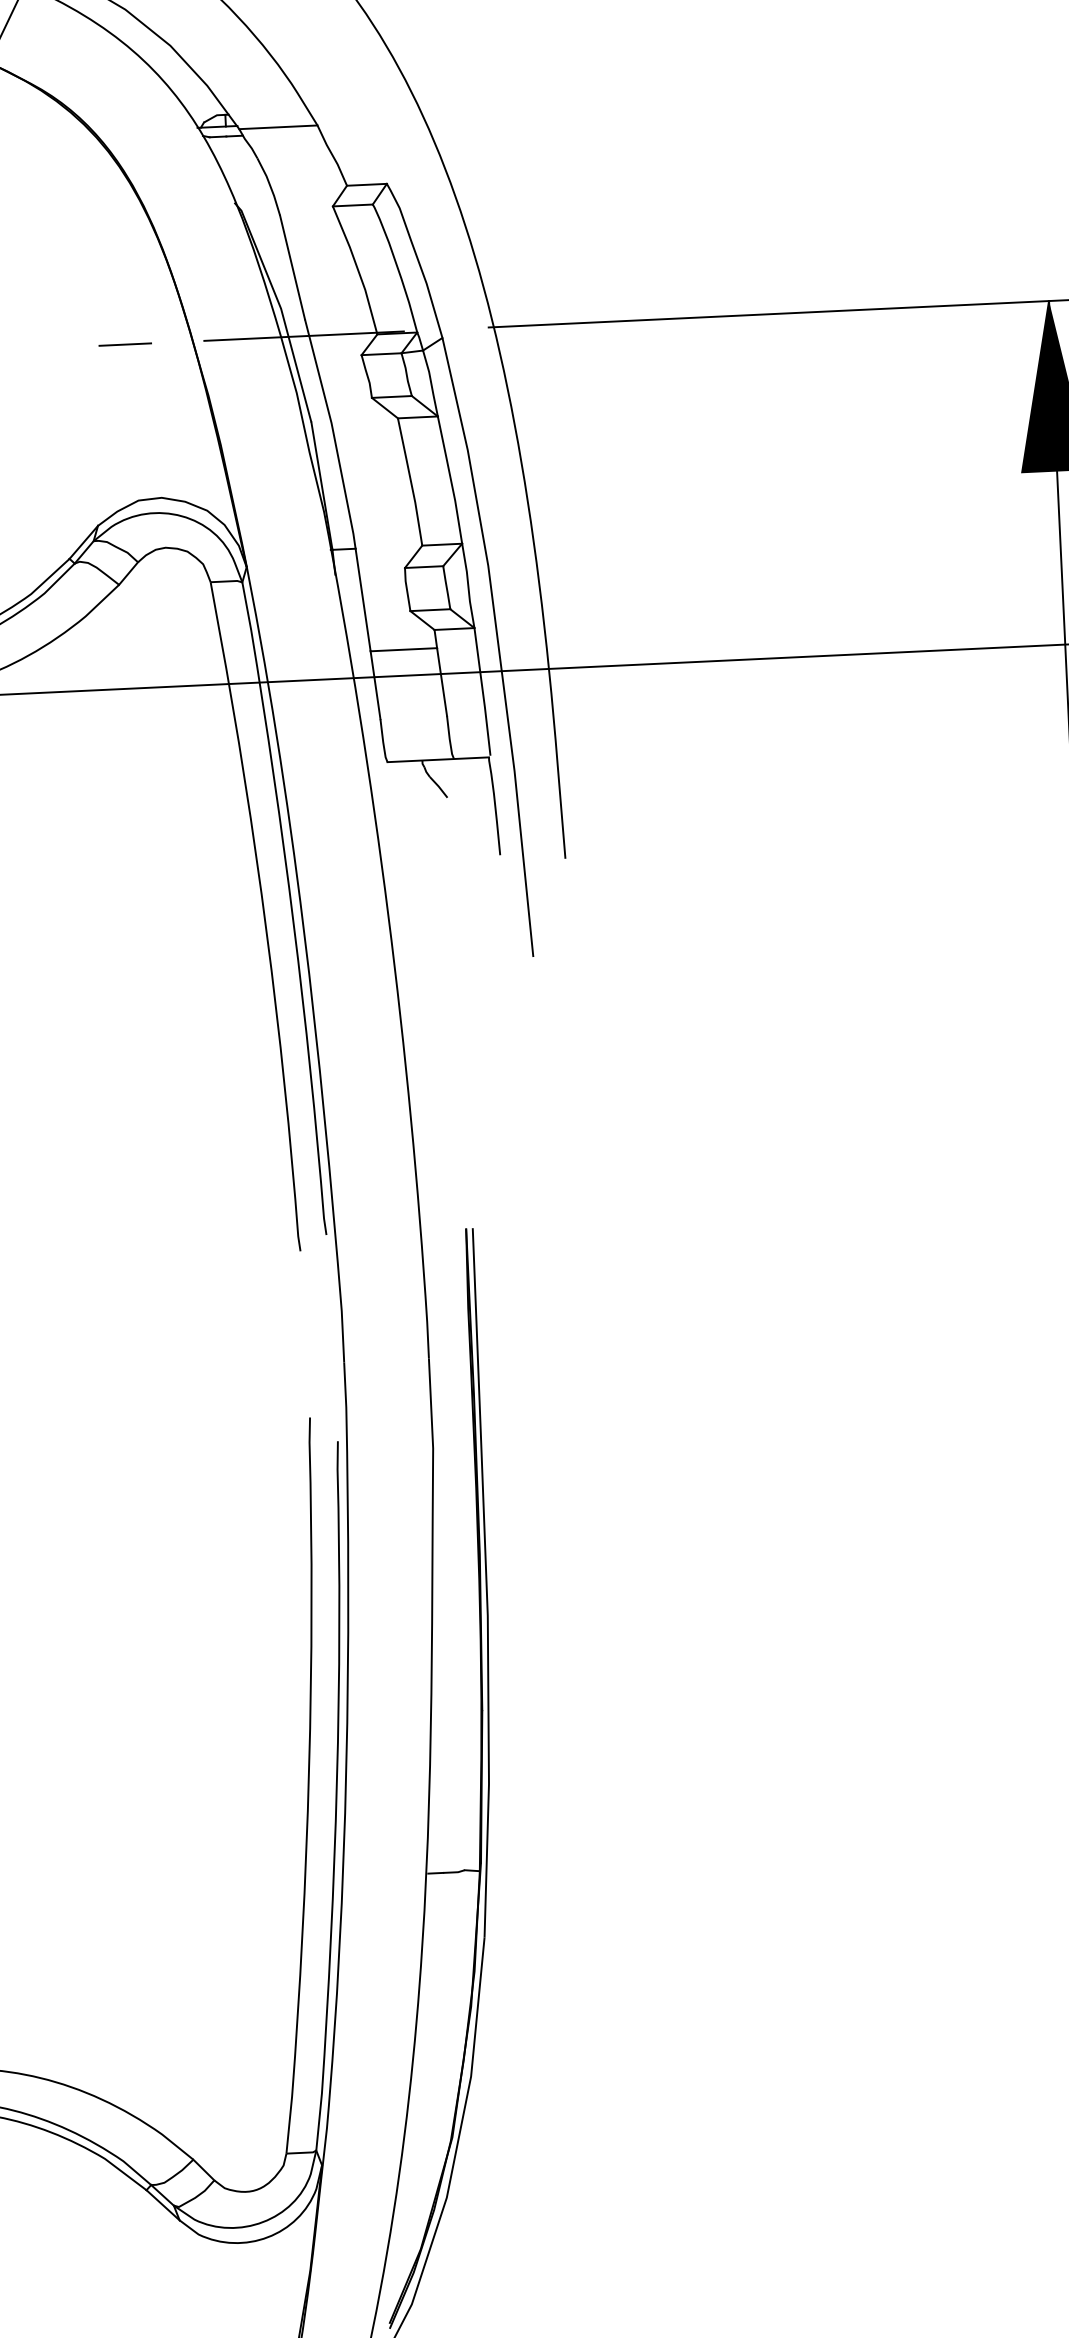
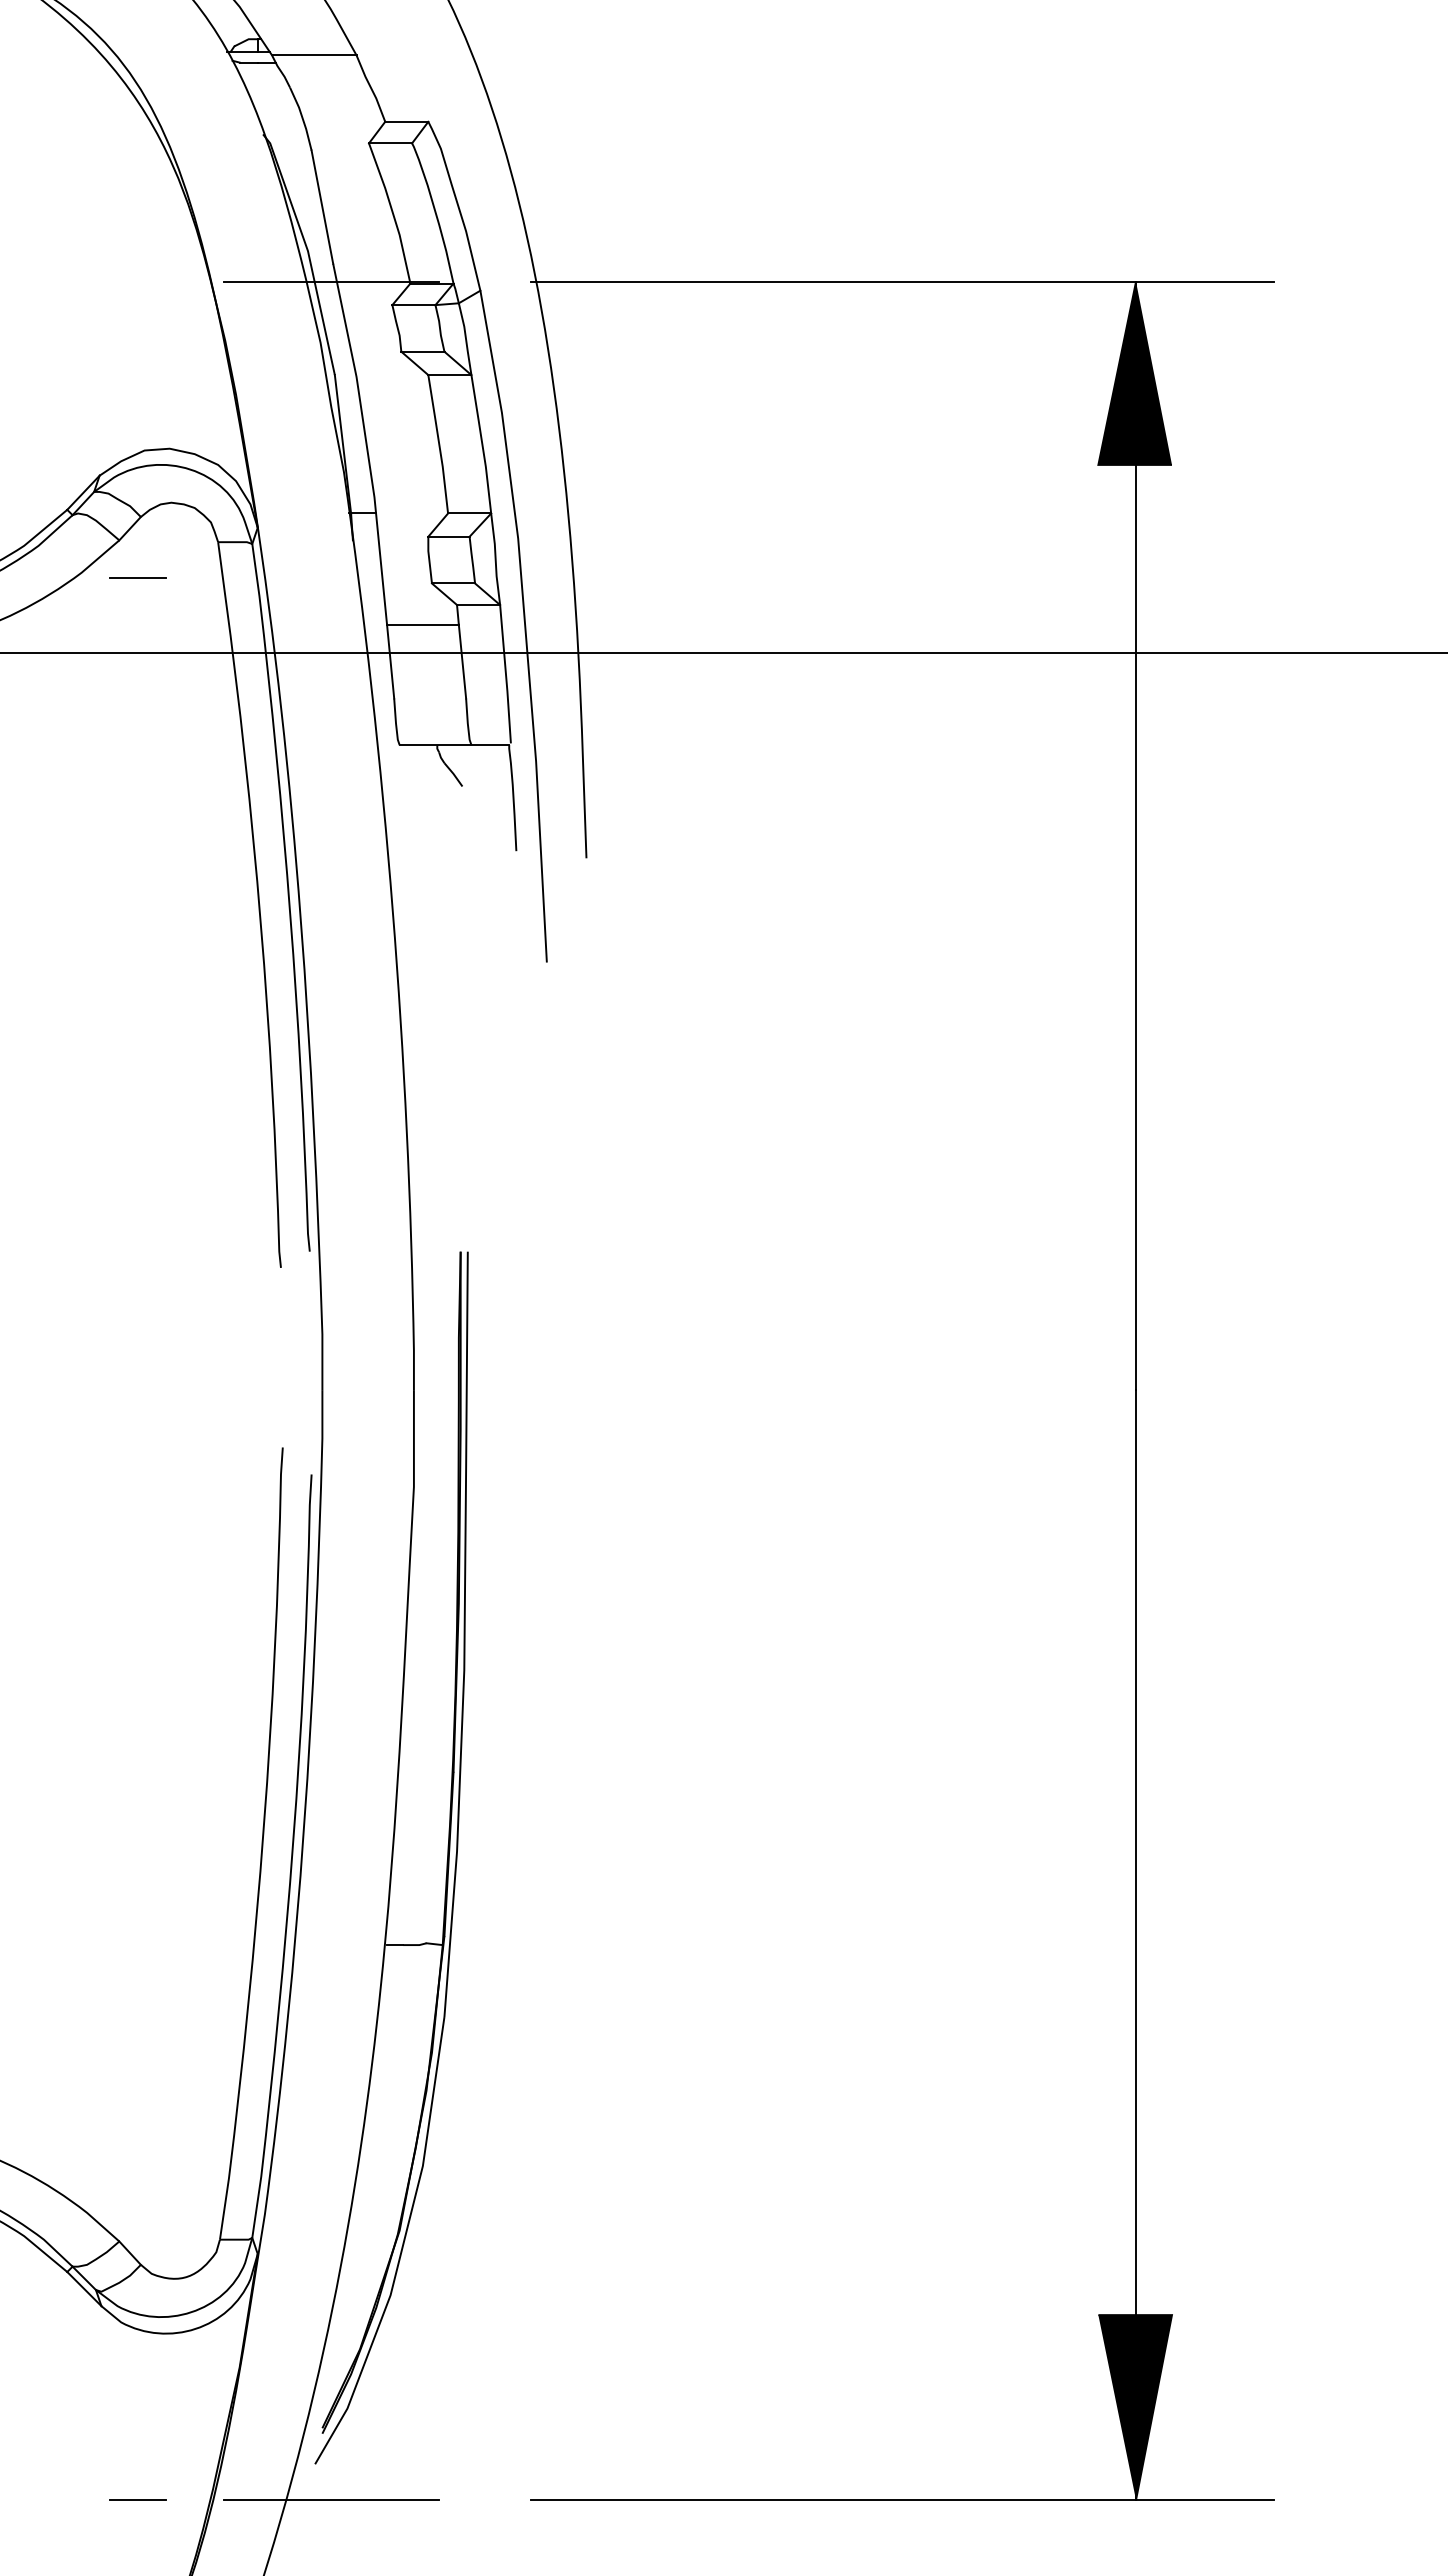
line: (124, 344) -> (137, 577), moved

